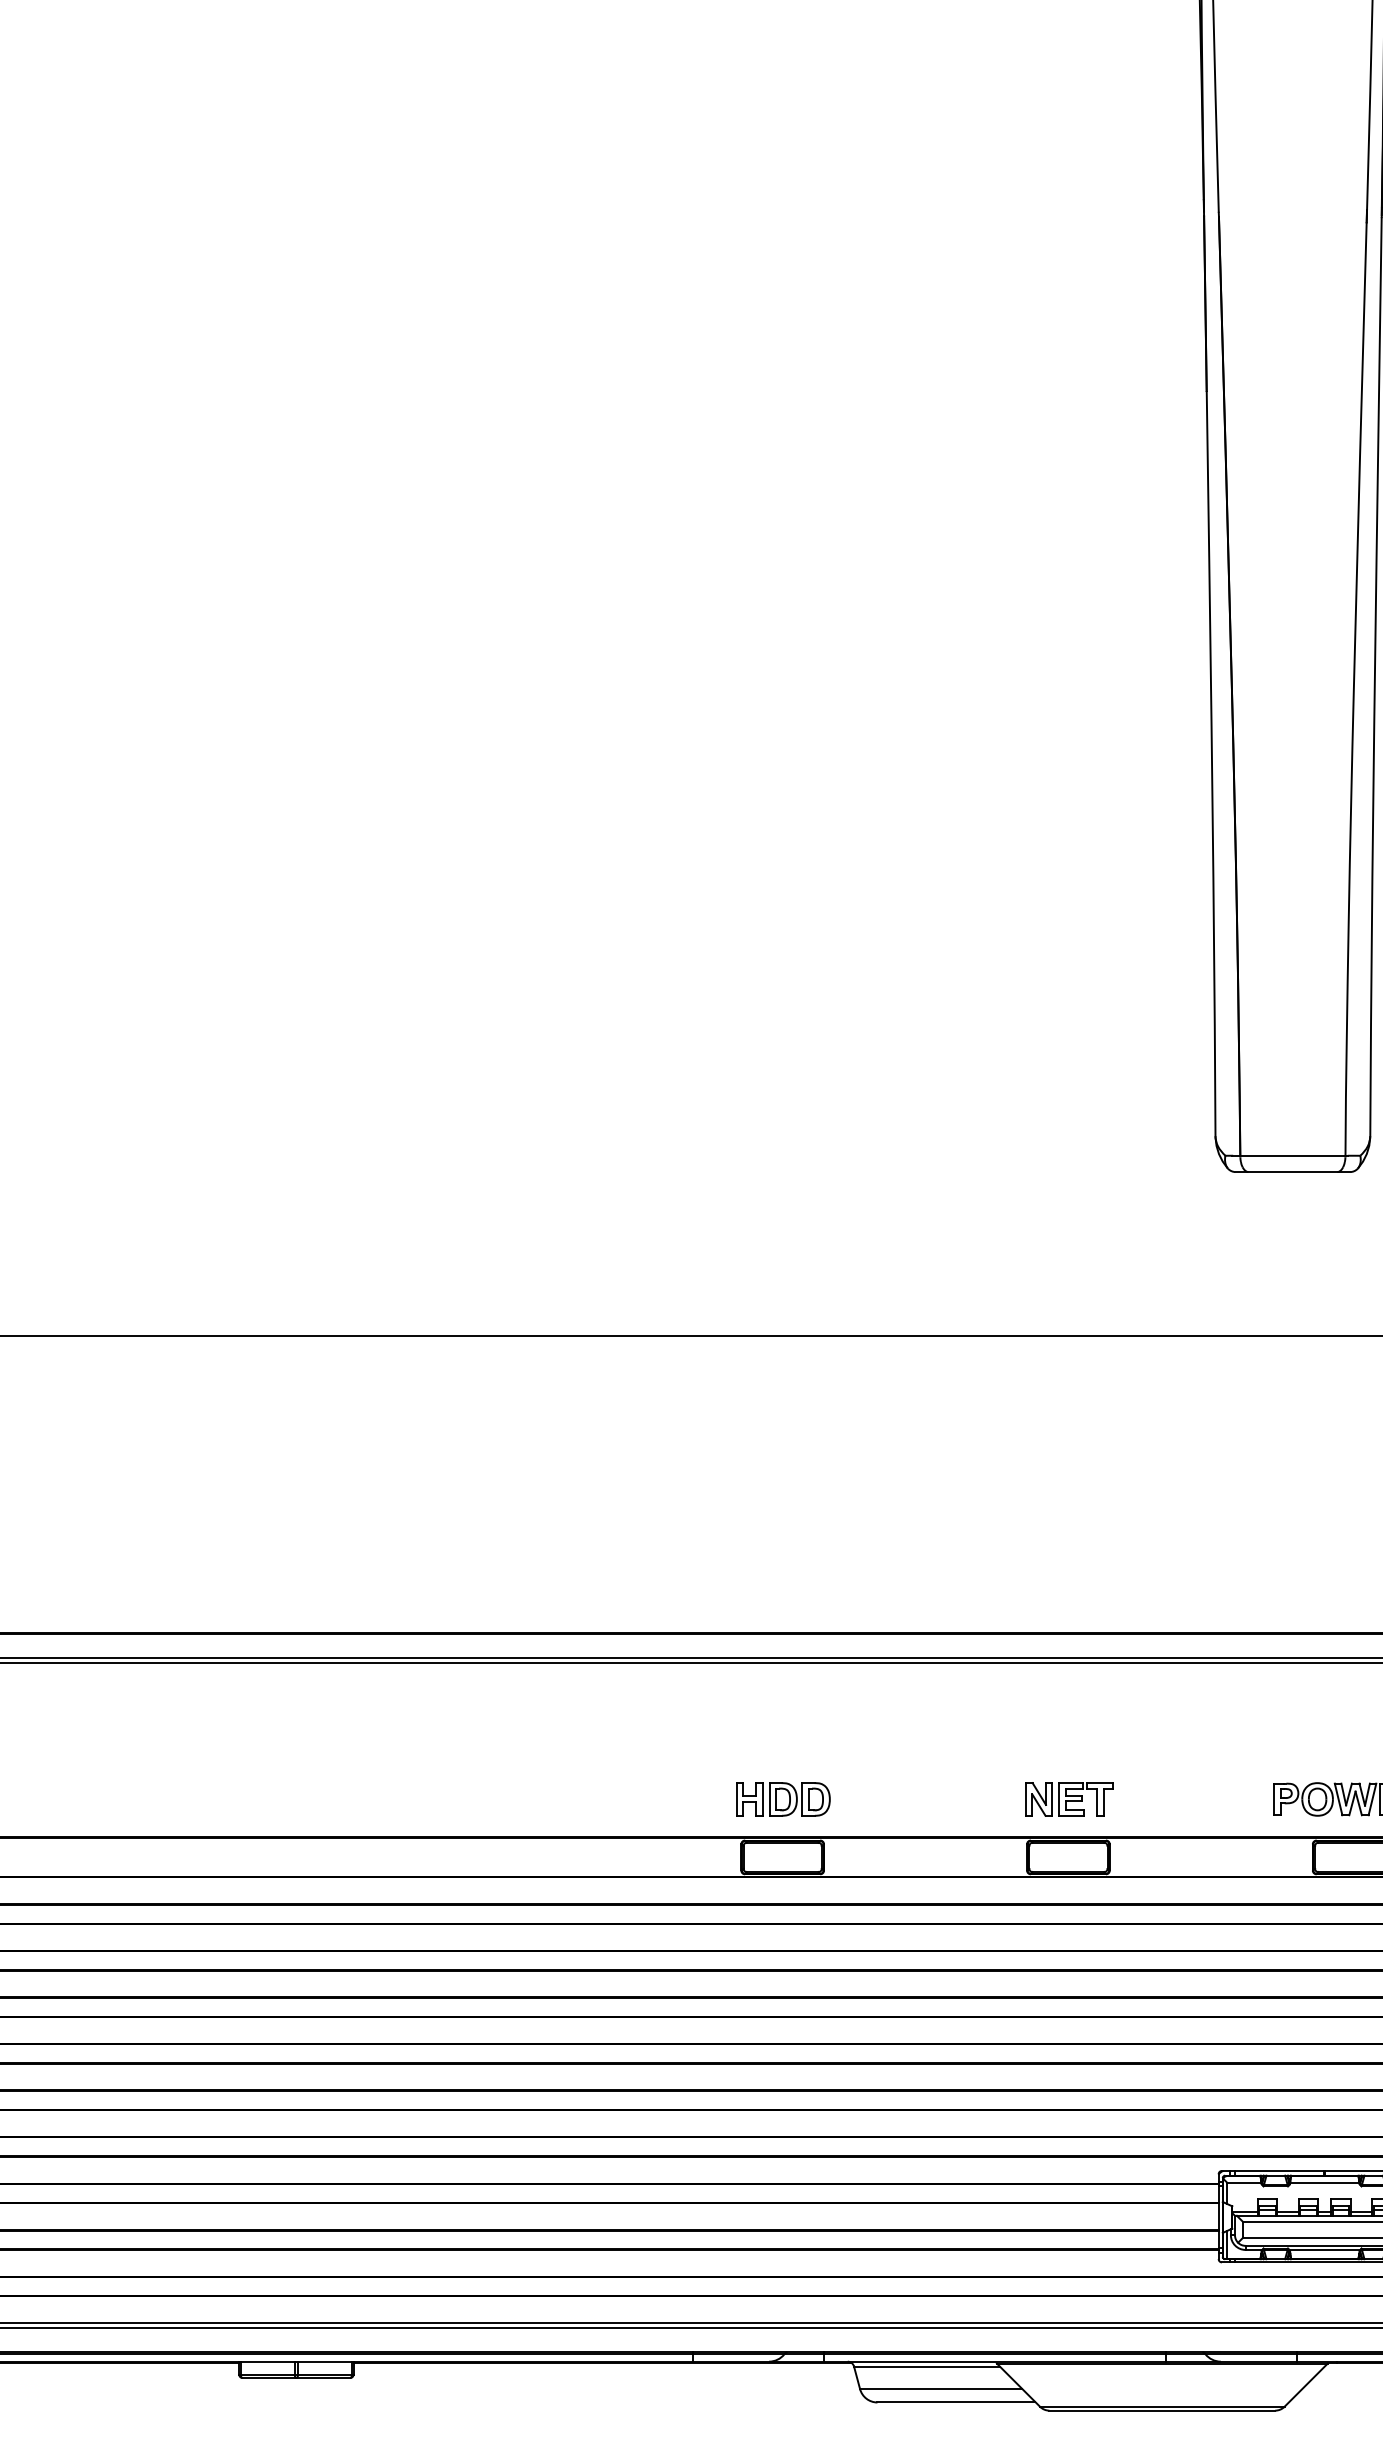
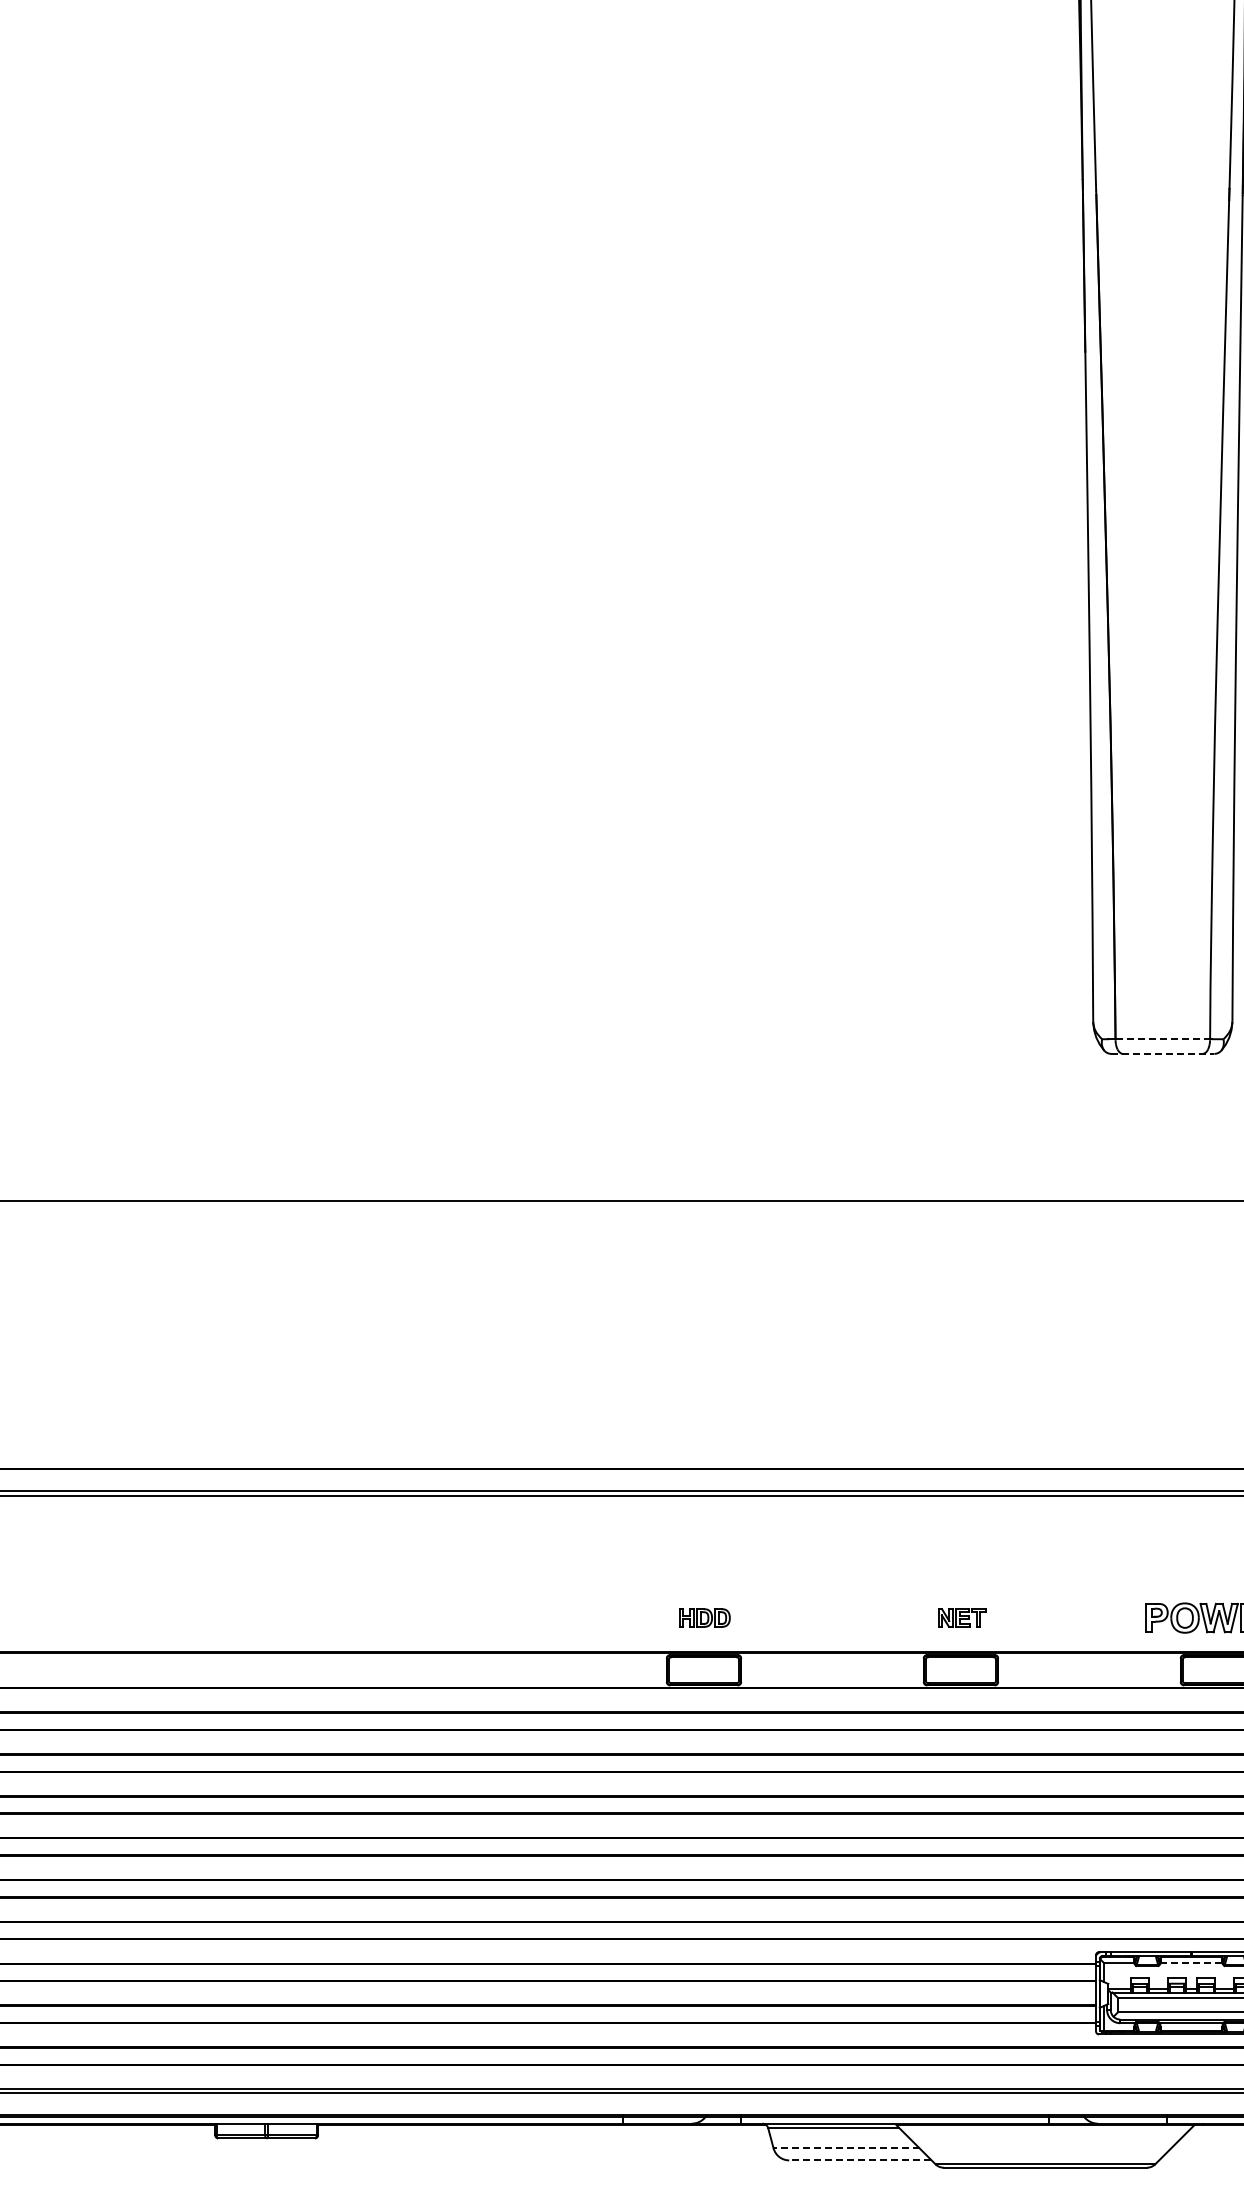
line: (1293, 1156) -> (1163, 1039), solid -> dashed
line: (1292, 1171) -> (1162, 1053), solid -> dashed
part: (783, 1798) -> (704, 1617), size x0.6
part: (1069, 1798) -> (961, 1617), size x0.6
line: (1325, 2182) -> (1192, 1962), solid -> dashed
line: (941, 2389) -> (846, 2148), solid -> dashed
line: (956, 2402) -> (860, 2160), solid -> dashed

